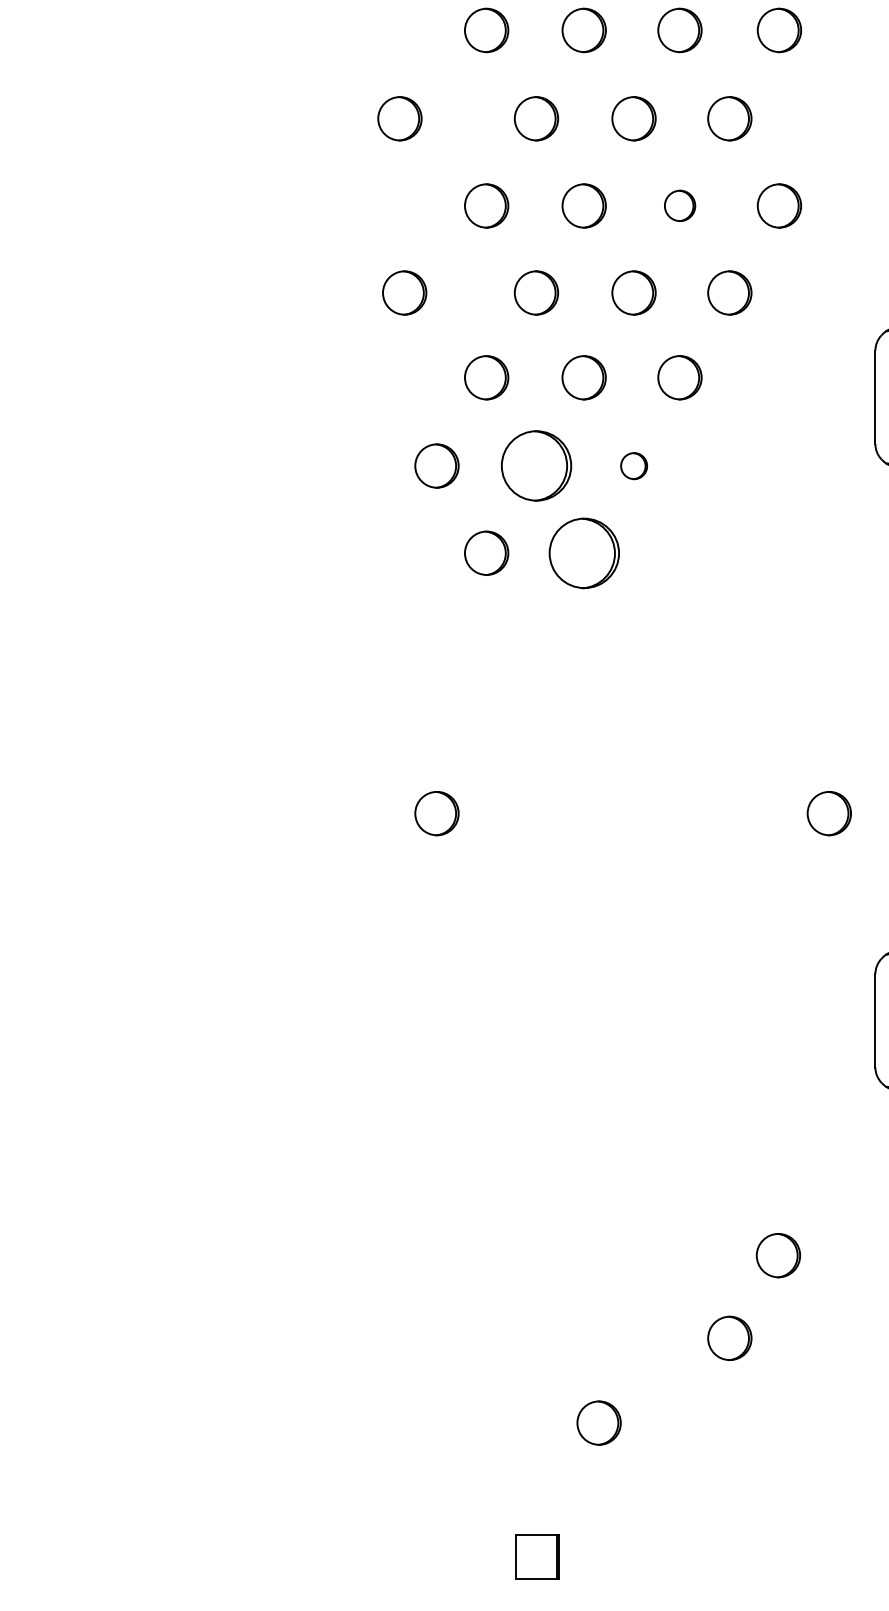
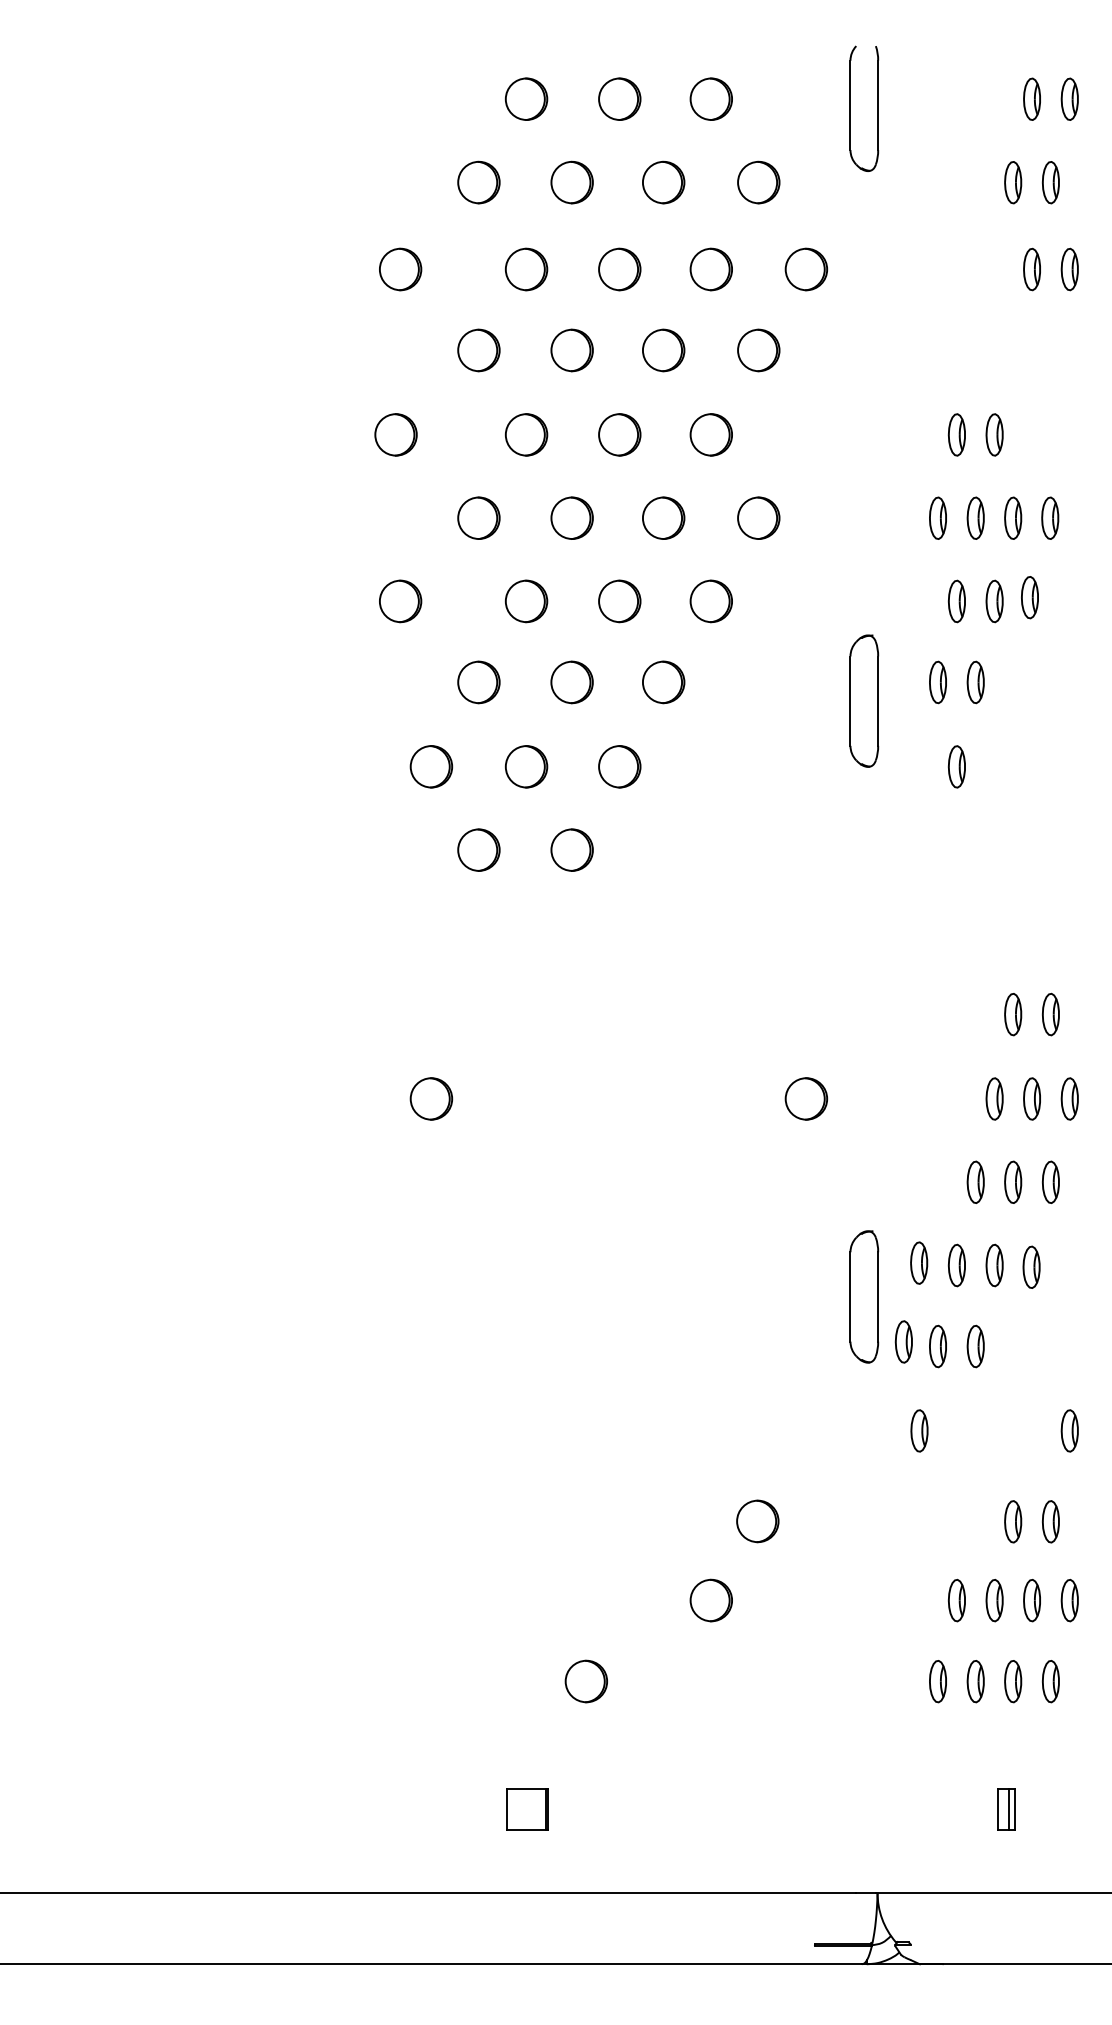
part: (679, 205) -> (663, 517), size x1.43
part: (536, 465) -> (526, 766), size x0.62
part: (633, 465) -> (619, 766), size x1.67
part: (583, 552) -> (571, 849), size x0.62

